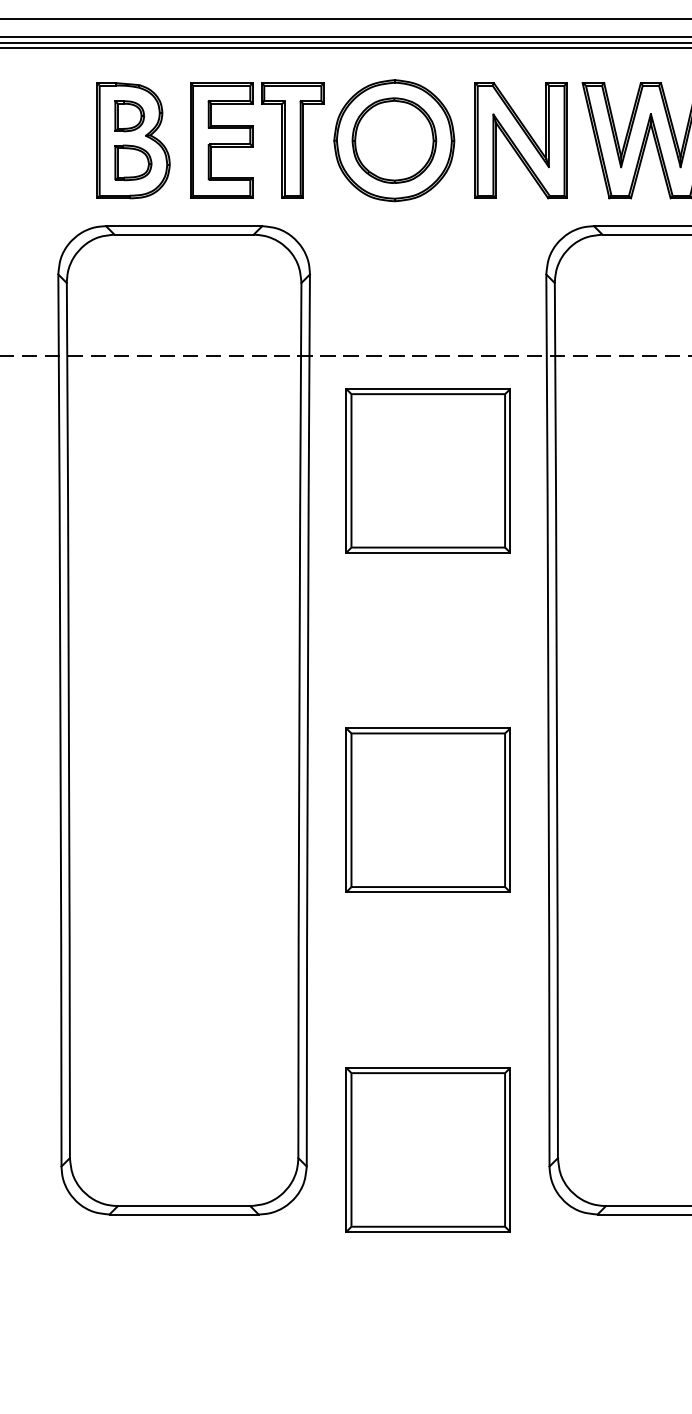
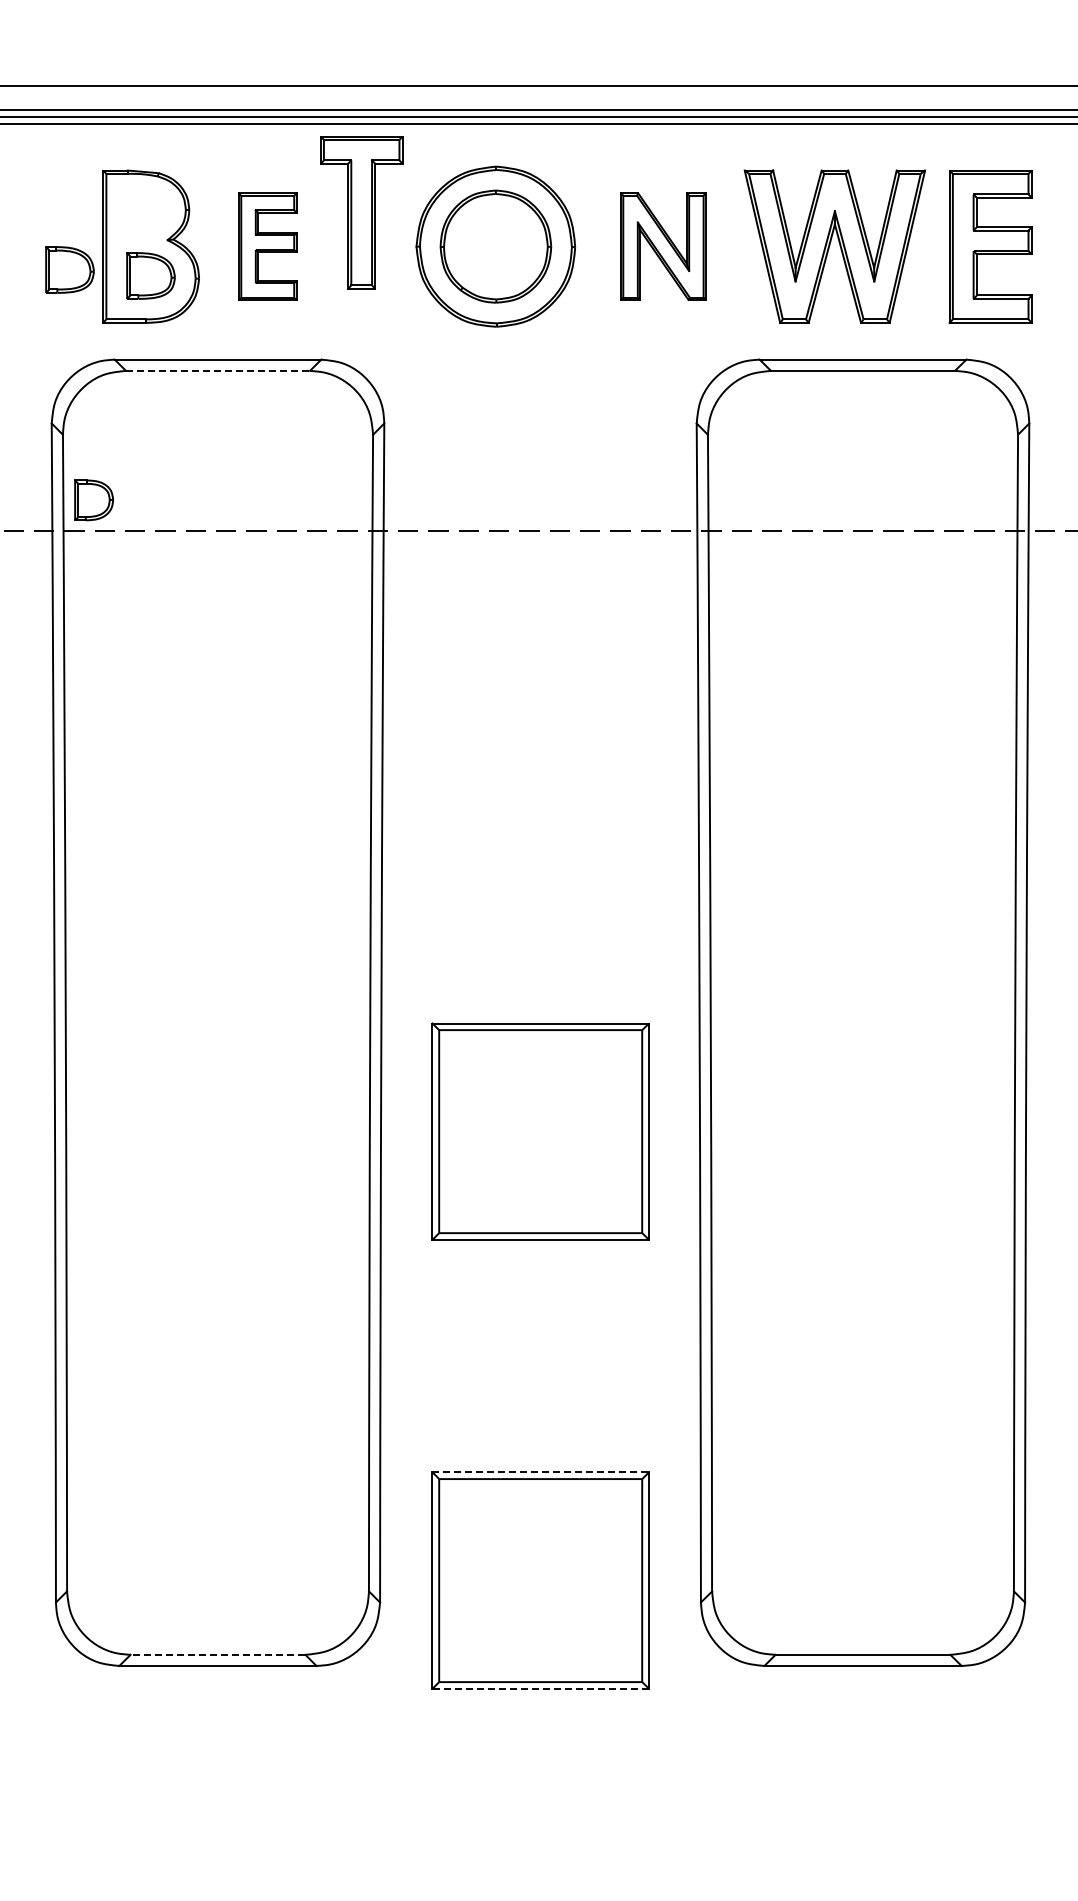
part: (130, 116) -> (94, 500), moved
part: (221, 140) -> (267, 246), size x0.7
part: (292, 140) -> (361, 212), moved
part: (521, 140) -> (663, 246), size x0.7
part: (71, 157) -> (69, 269), added
line: (184, 234) -> (218, 370), solid -> dashed
part: (428, 470) -> (540, 682), removed
line: (428, 1068) -> (541, 1472), solid -> dashed
line: (183, 1205) -> (217, 1654), solid -> dashed
line: (428, 1231) -> (540, 1688), solid -> dashed

